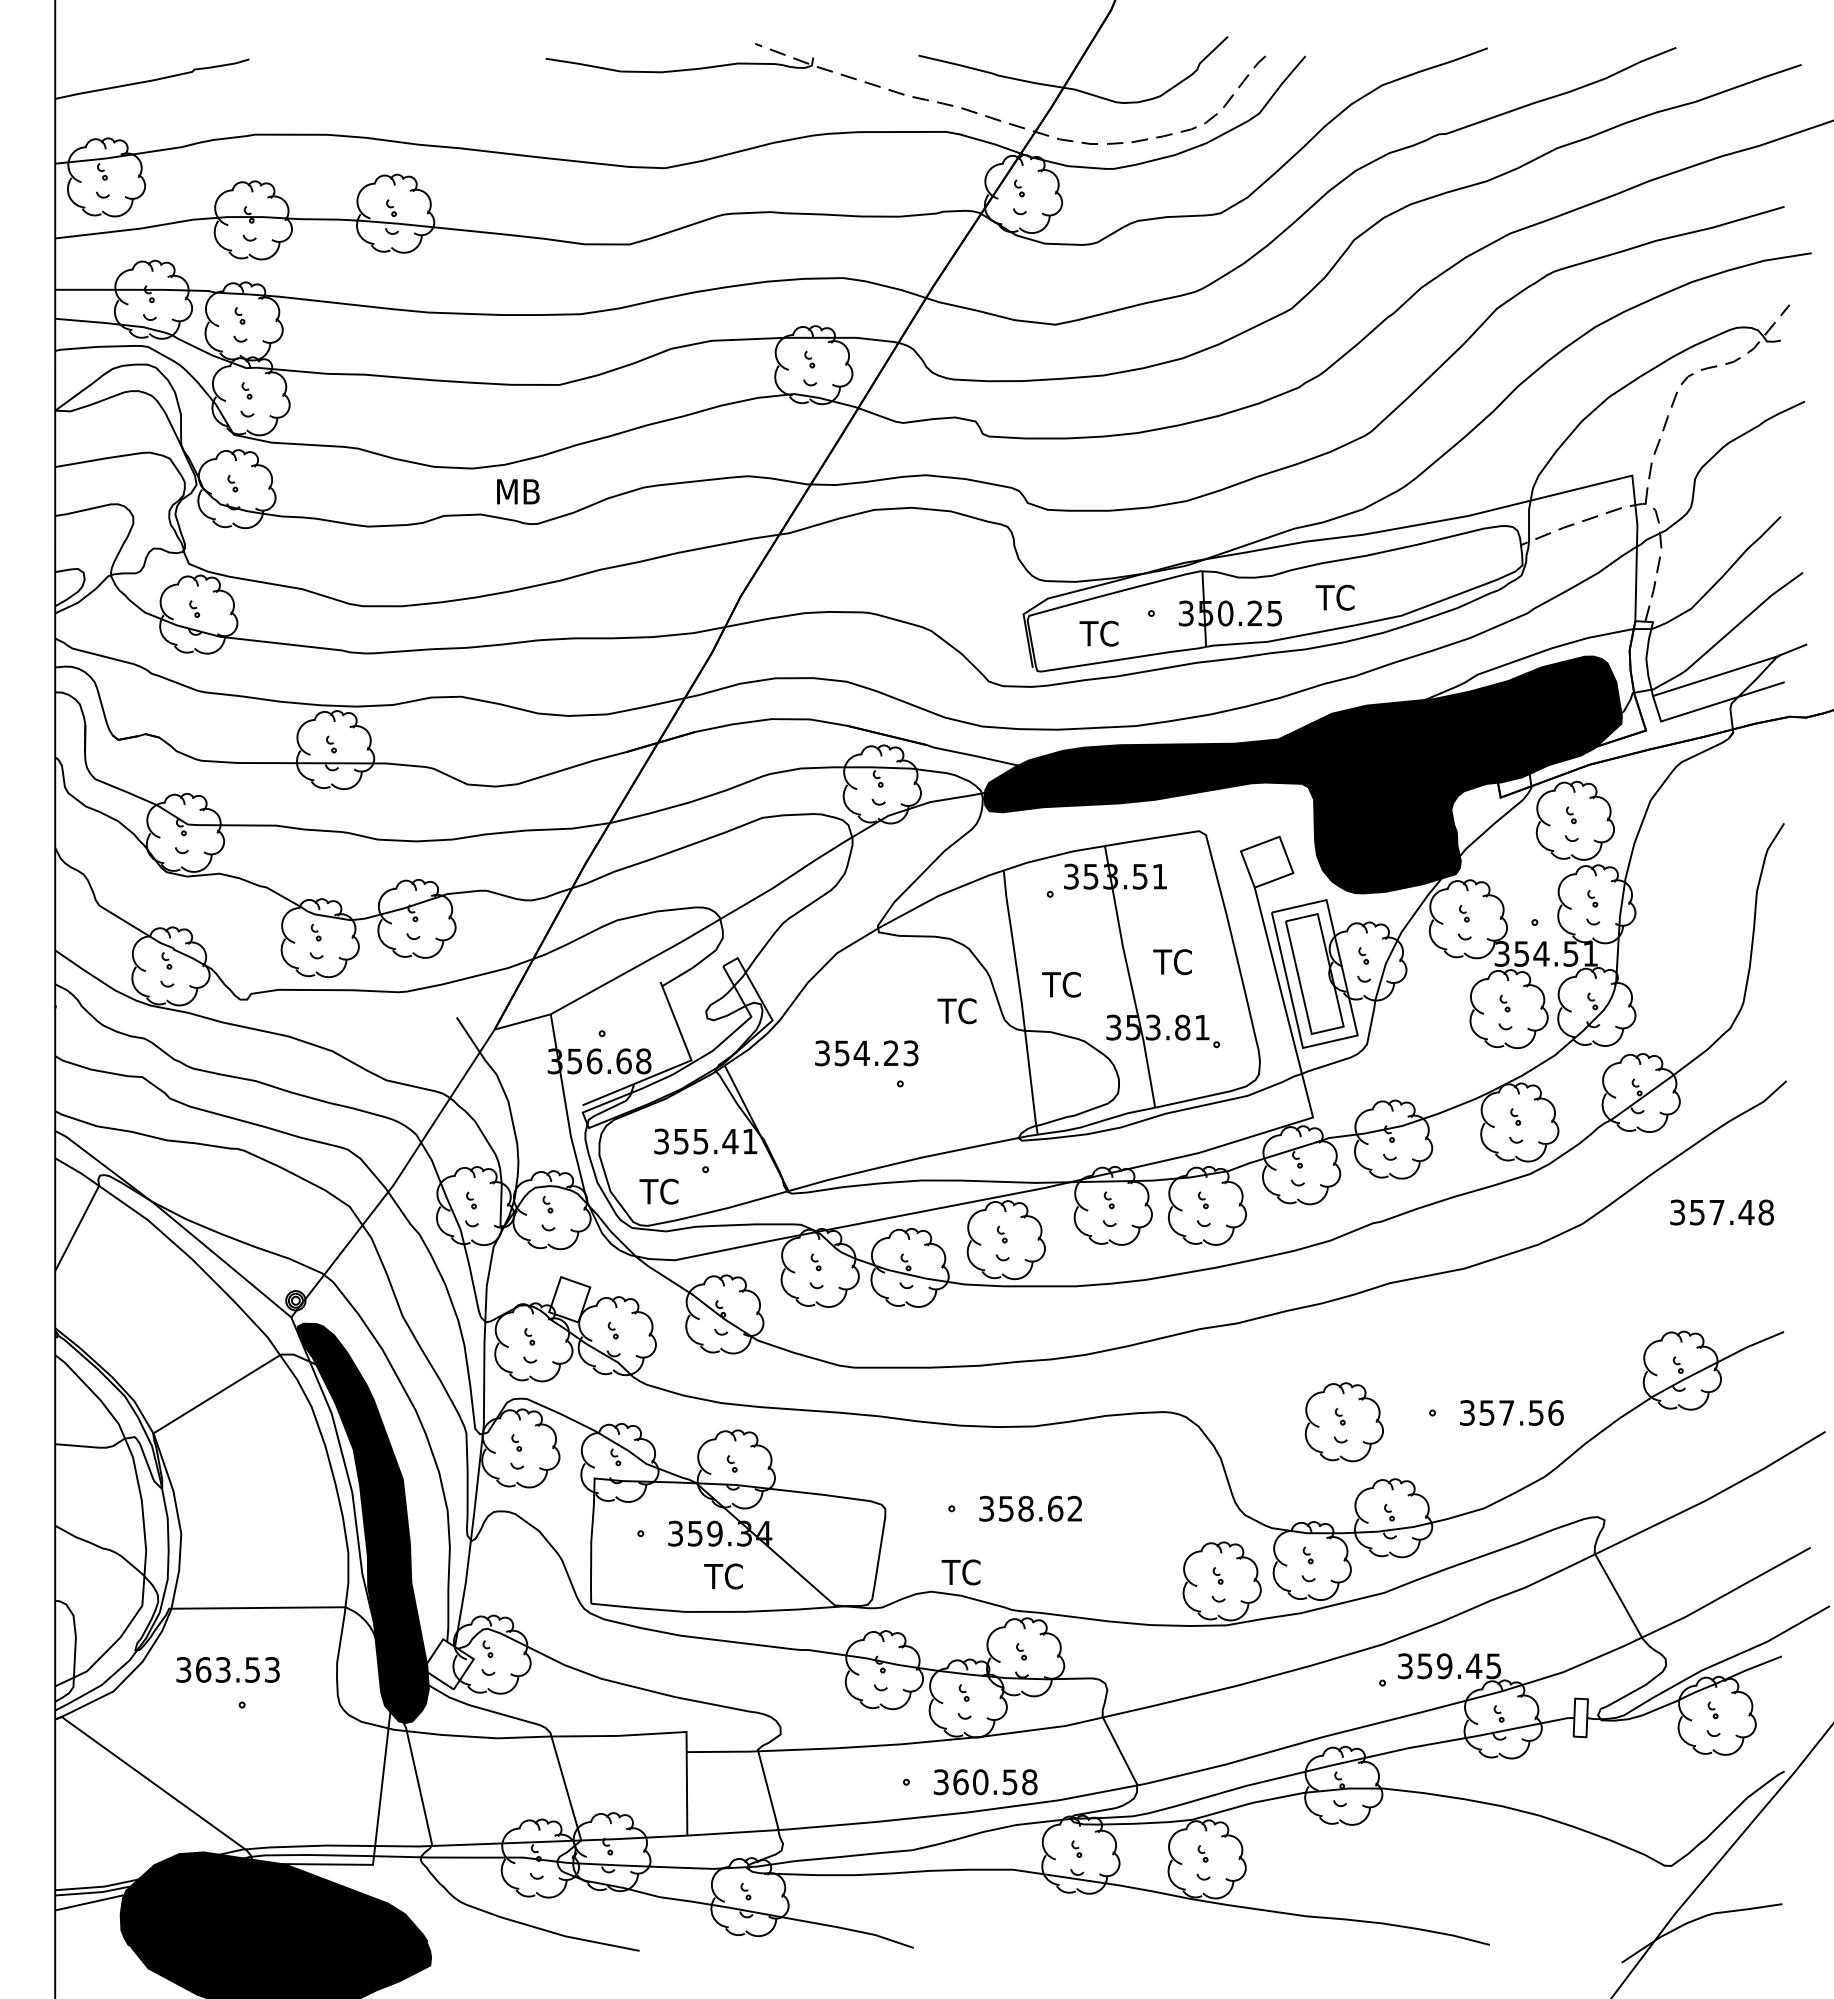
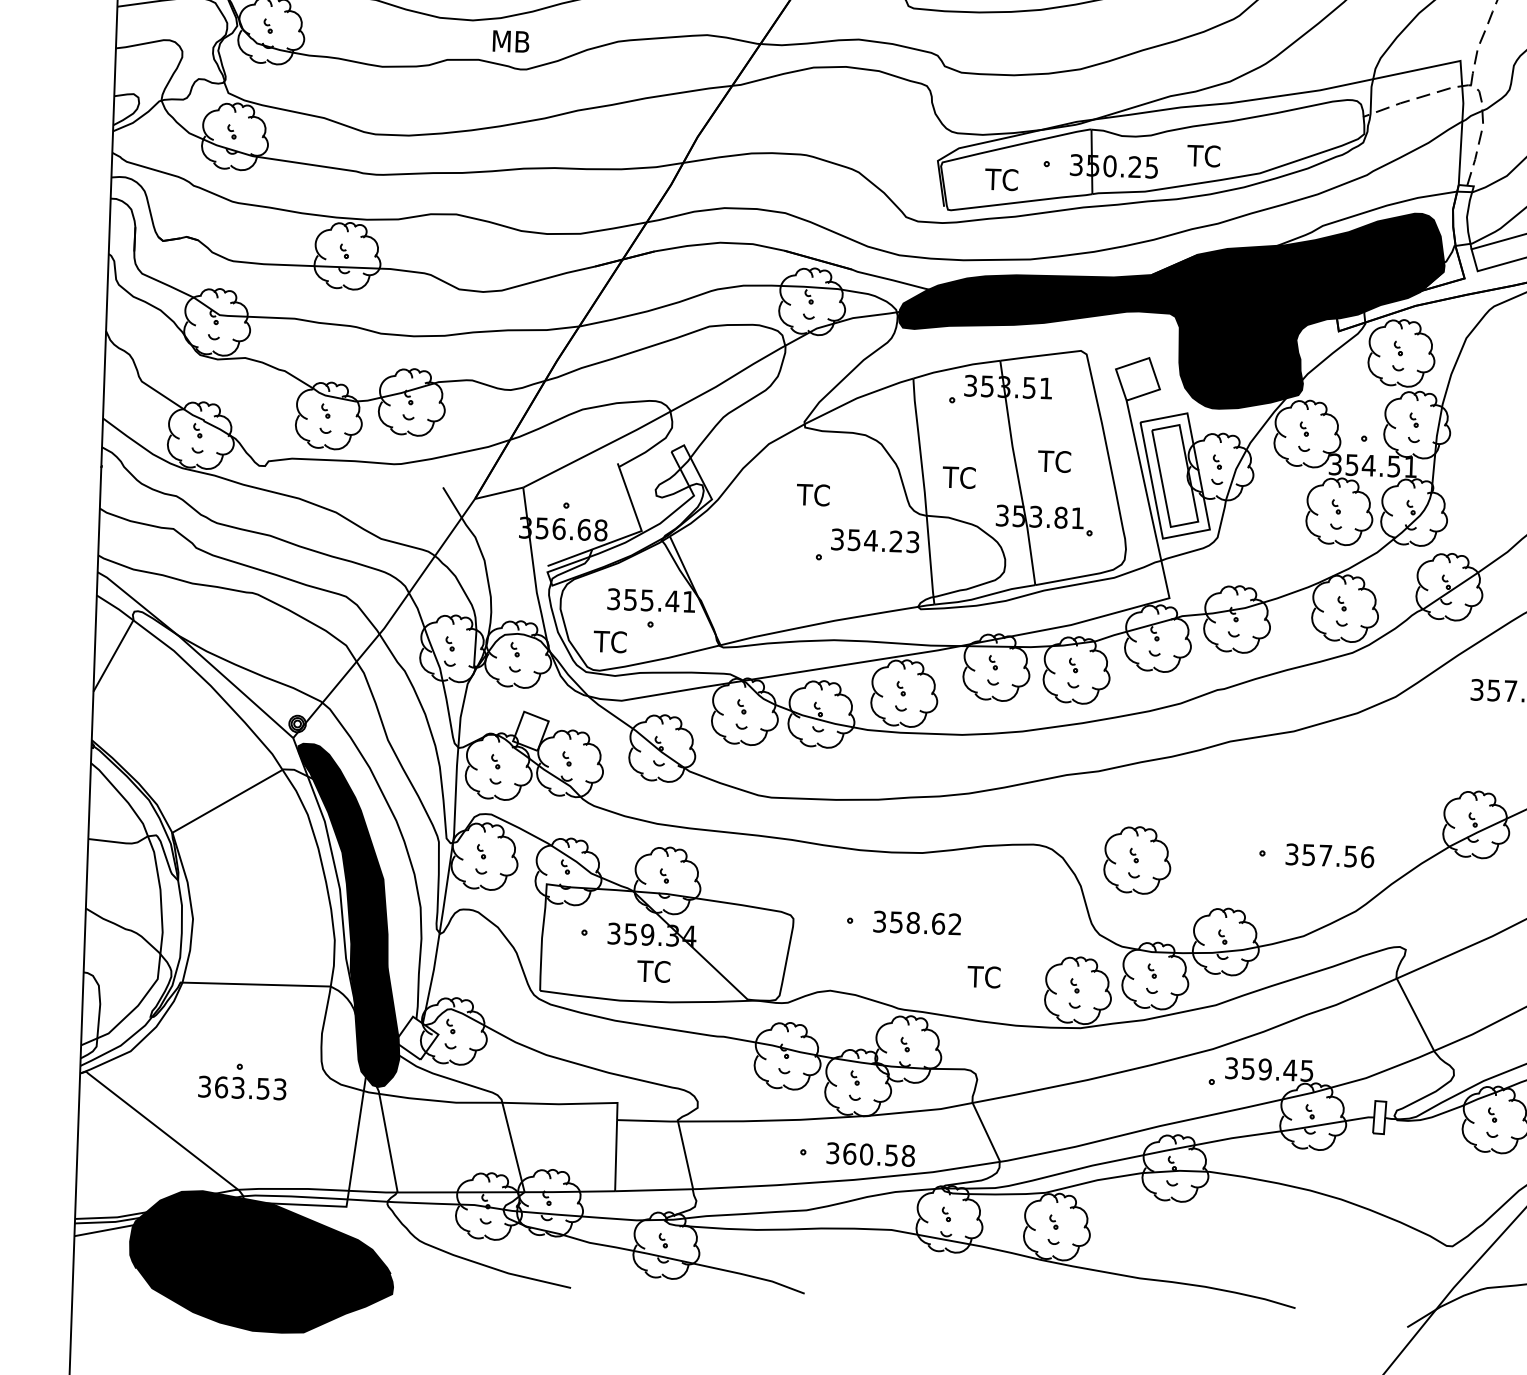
text: (956, 1011) -> (812, 495), moved
text: (866, 1053) -> (875, 540), moved
part: (1343, 1422) -> (1136, 860), moved
text: (960, 1572) -> (983, 977), moved
text: (227, 1669) -> (241, 1087), moved

